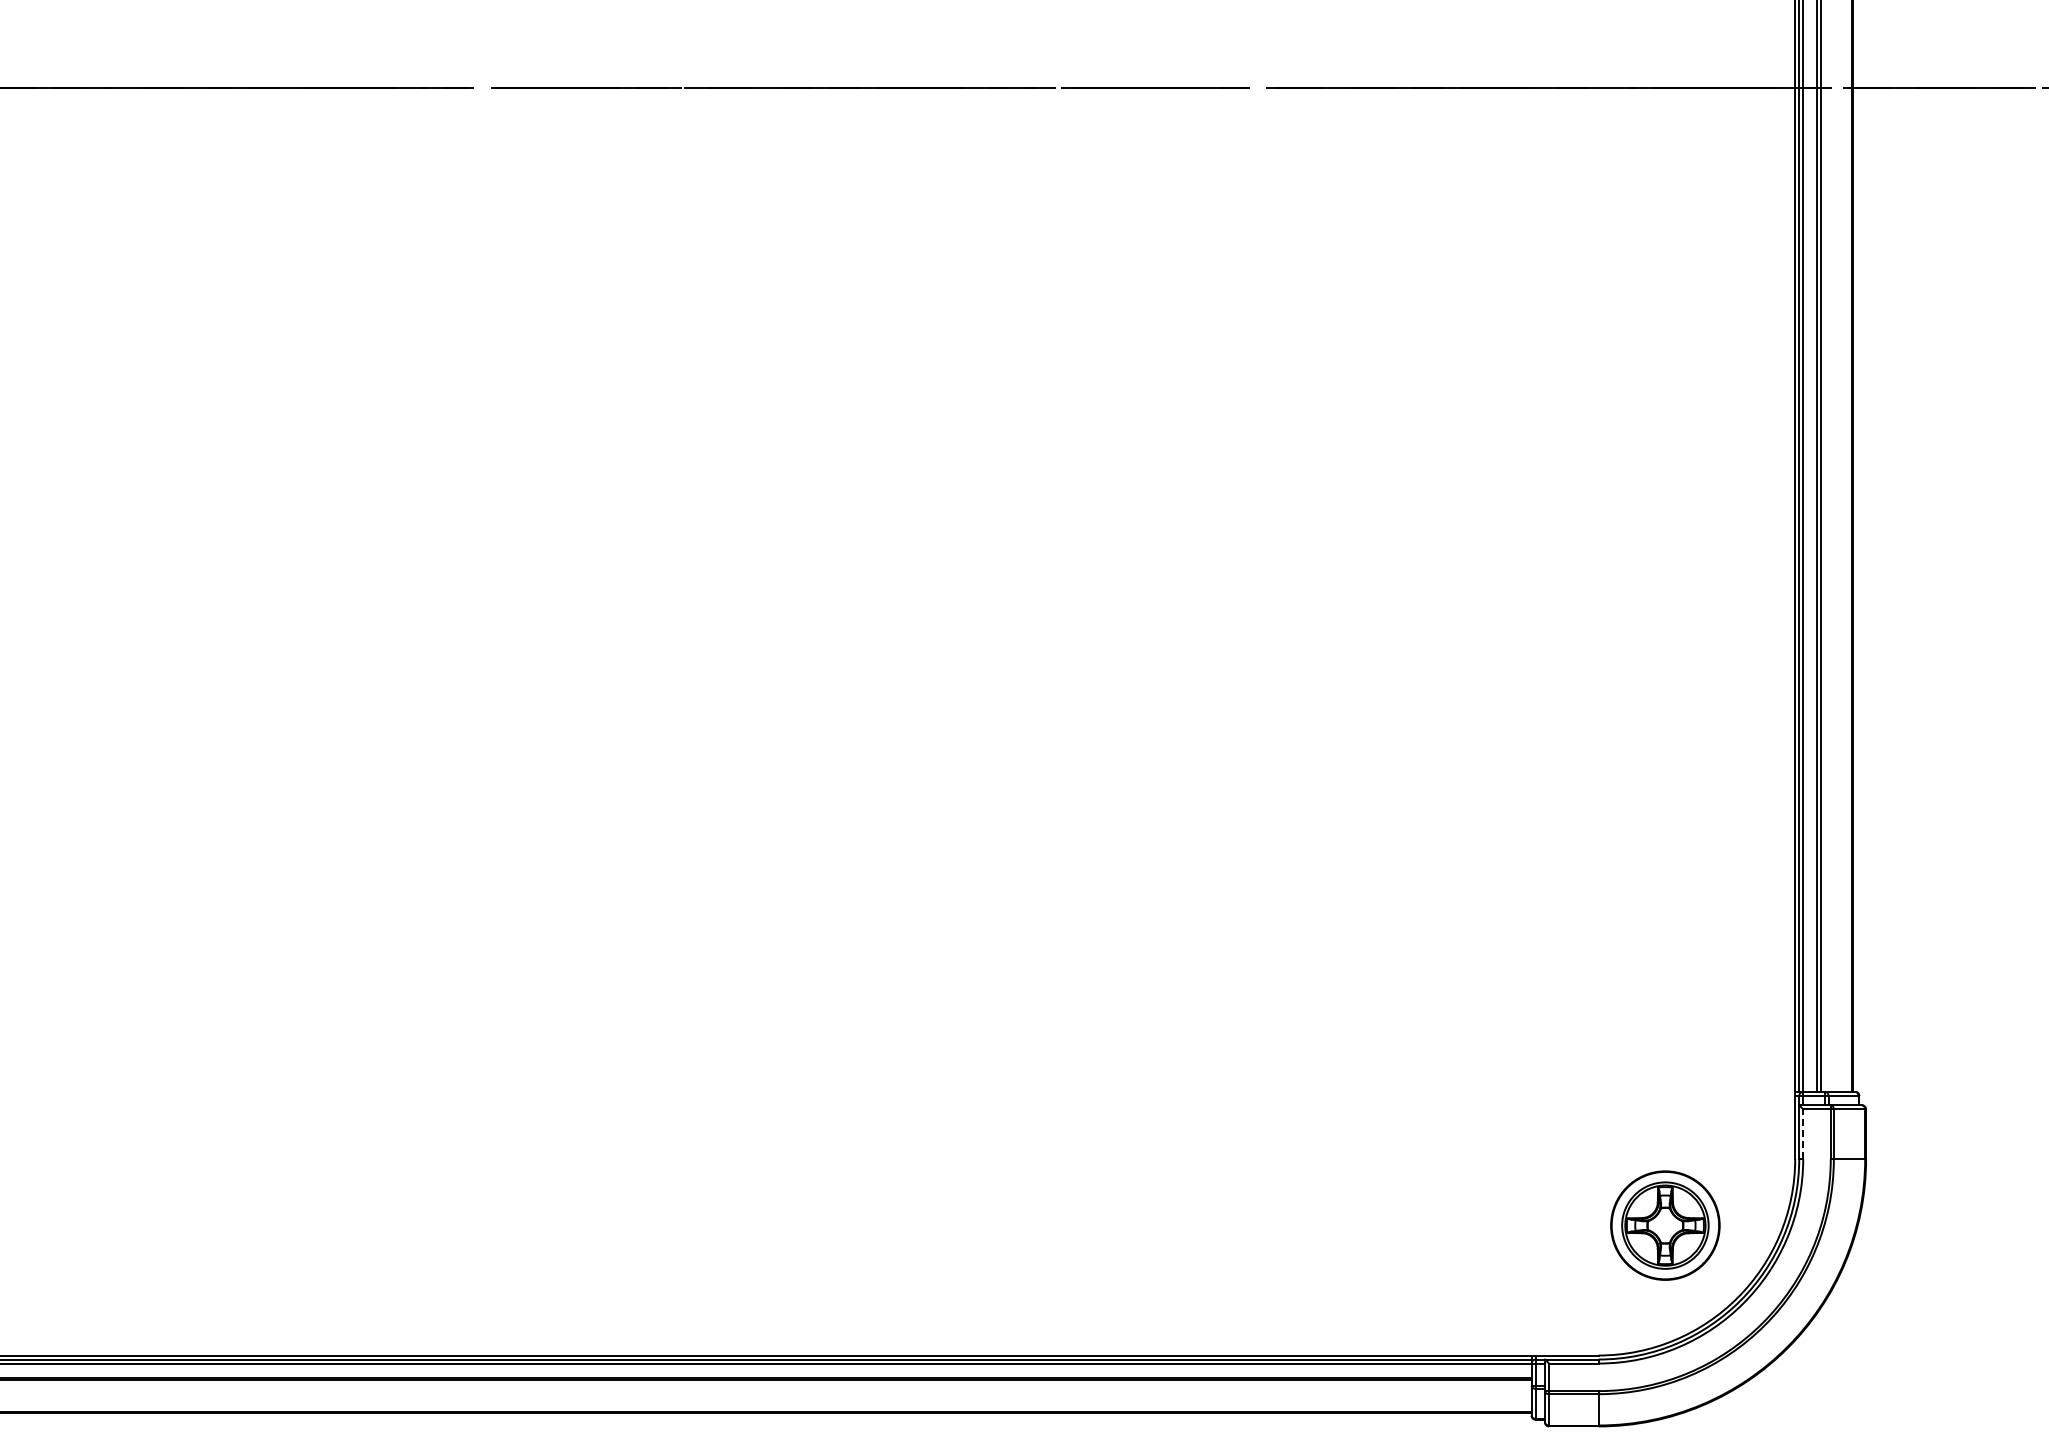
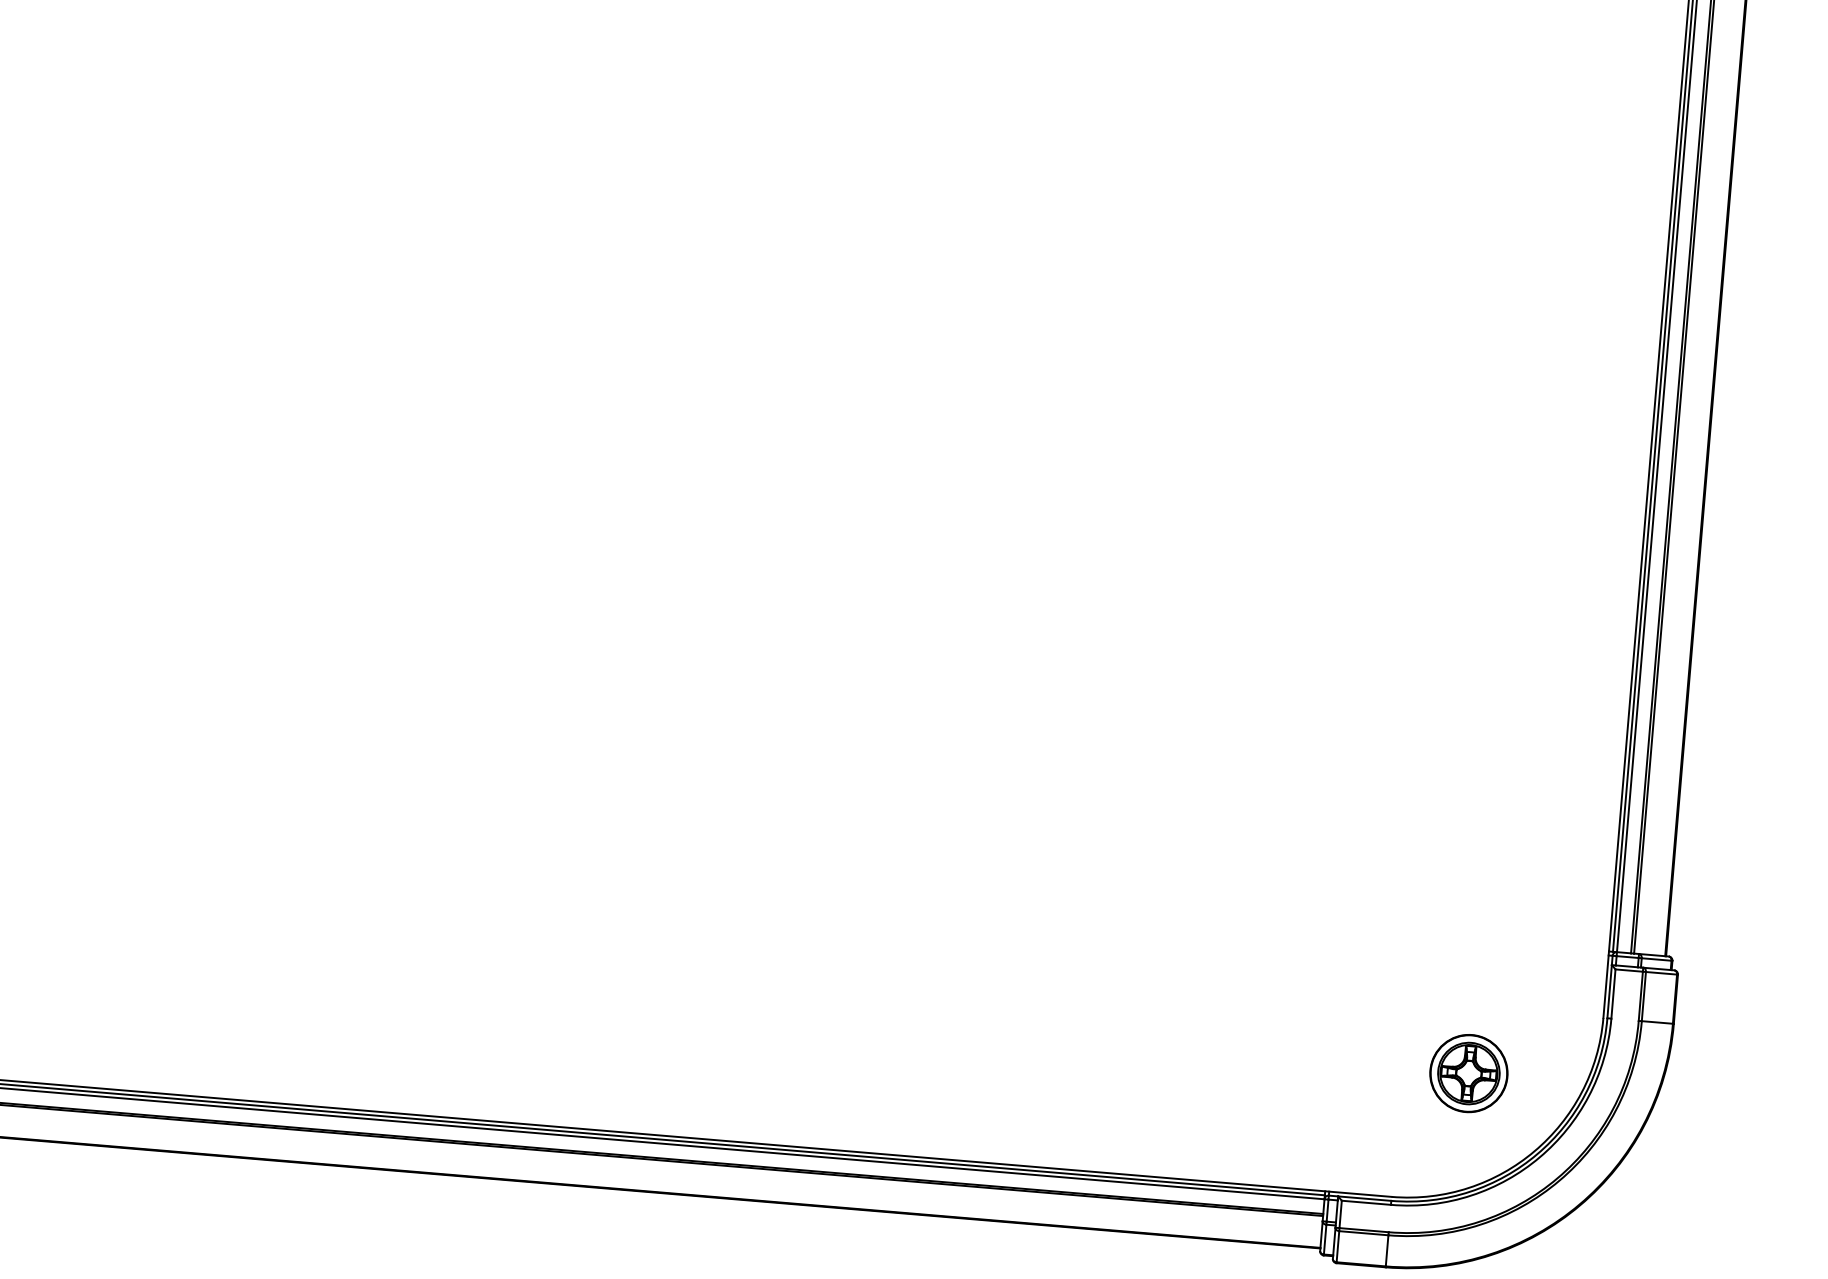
line: (1803, 1134) -> (1613, 994), dashed -> solid
part: (1665, 1225) -> (1469, 1073), size x0.71

